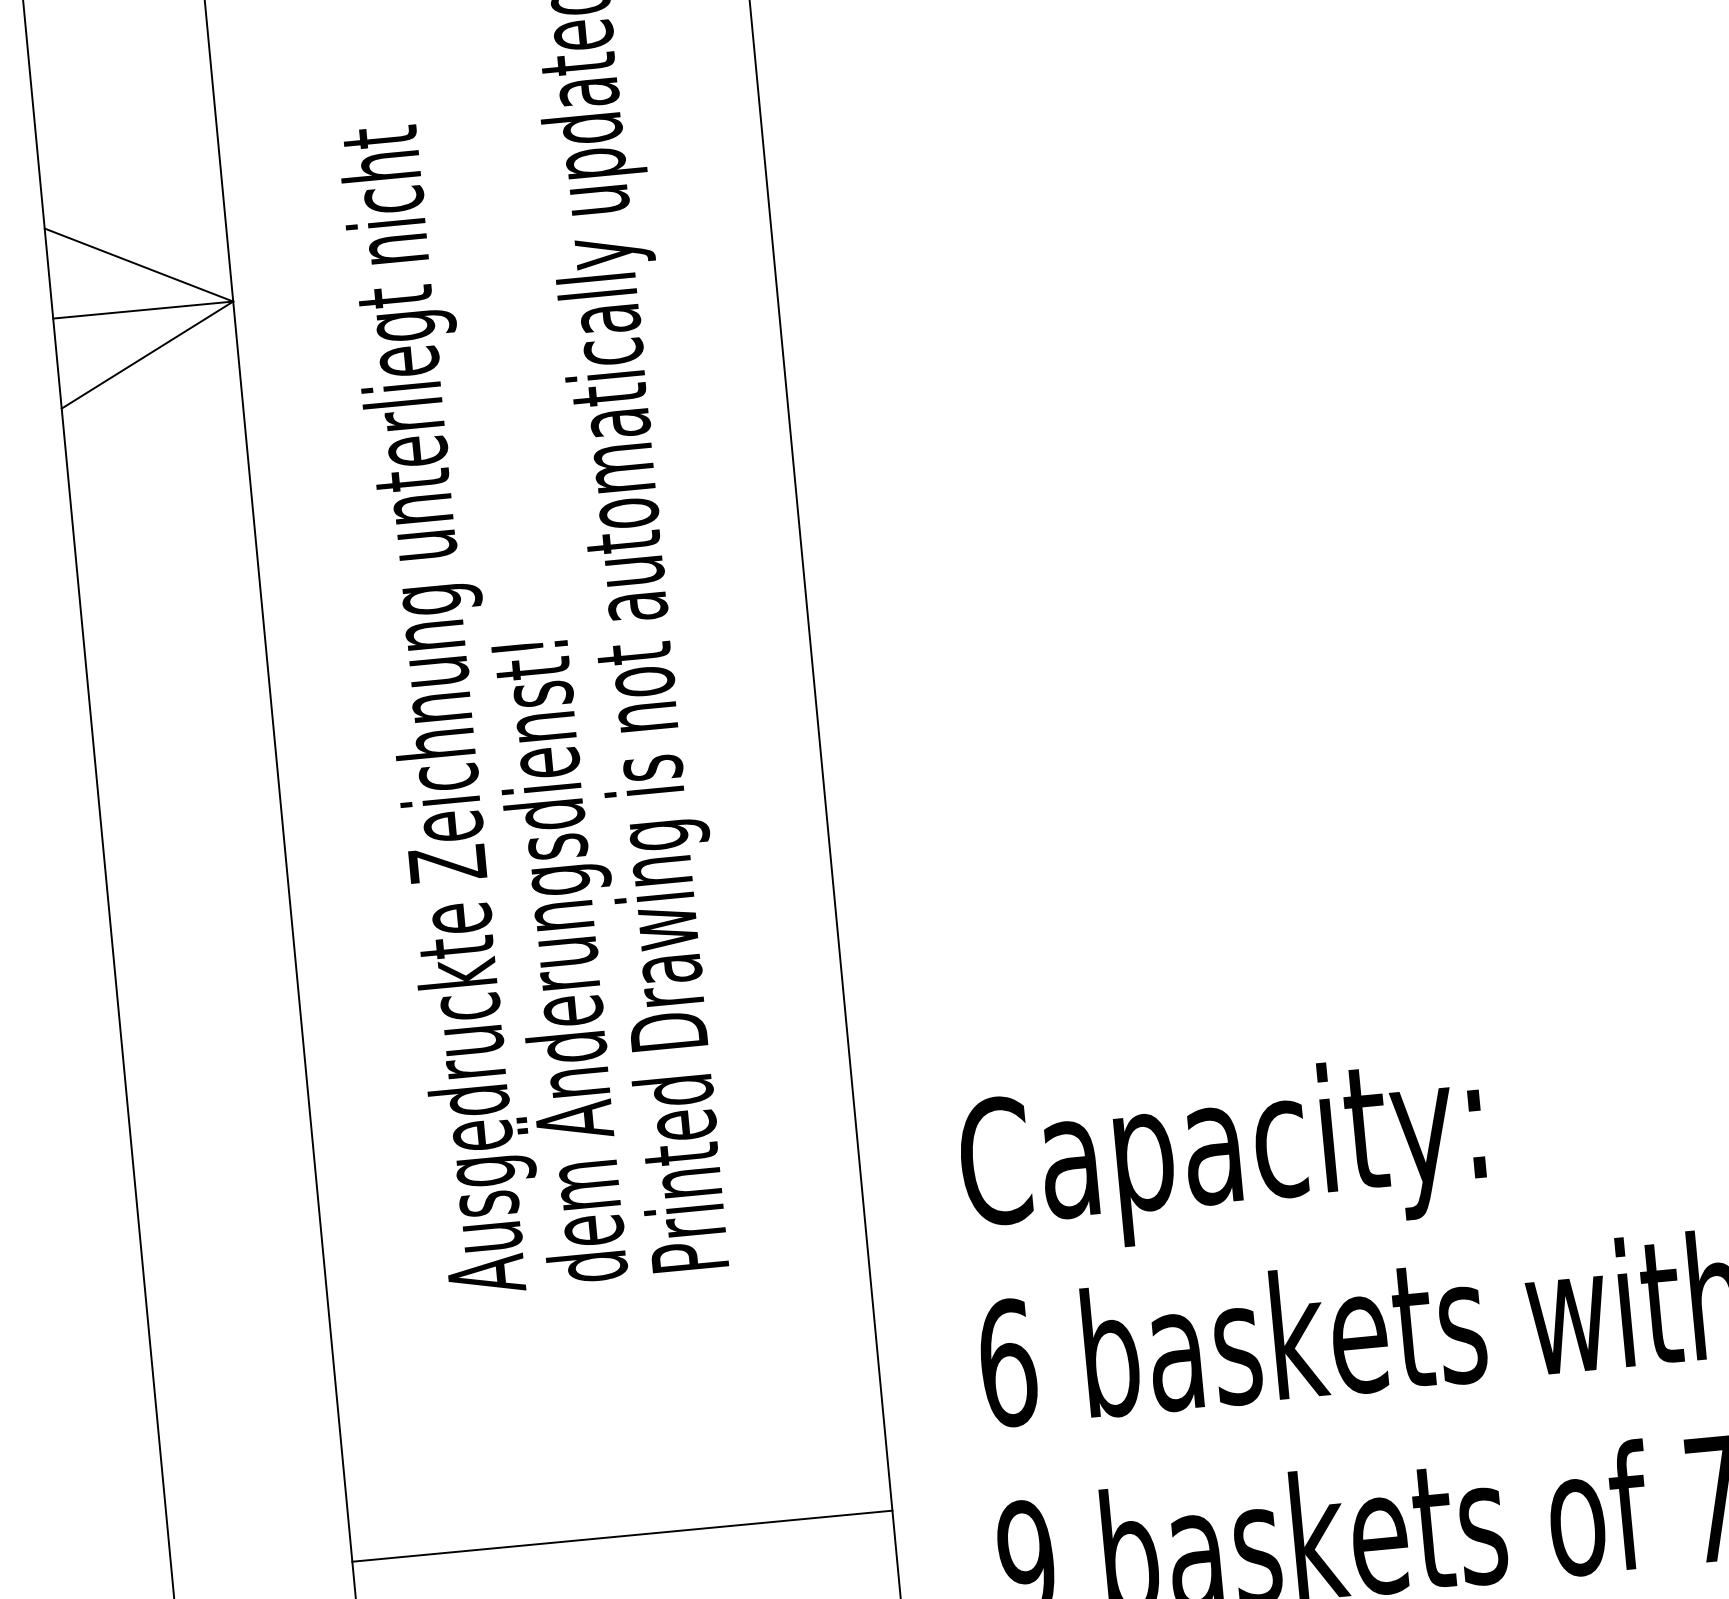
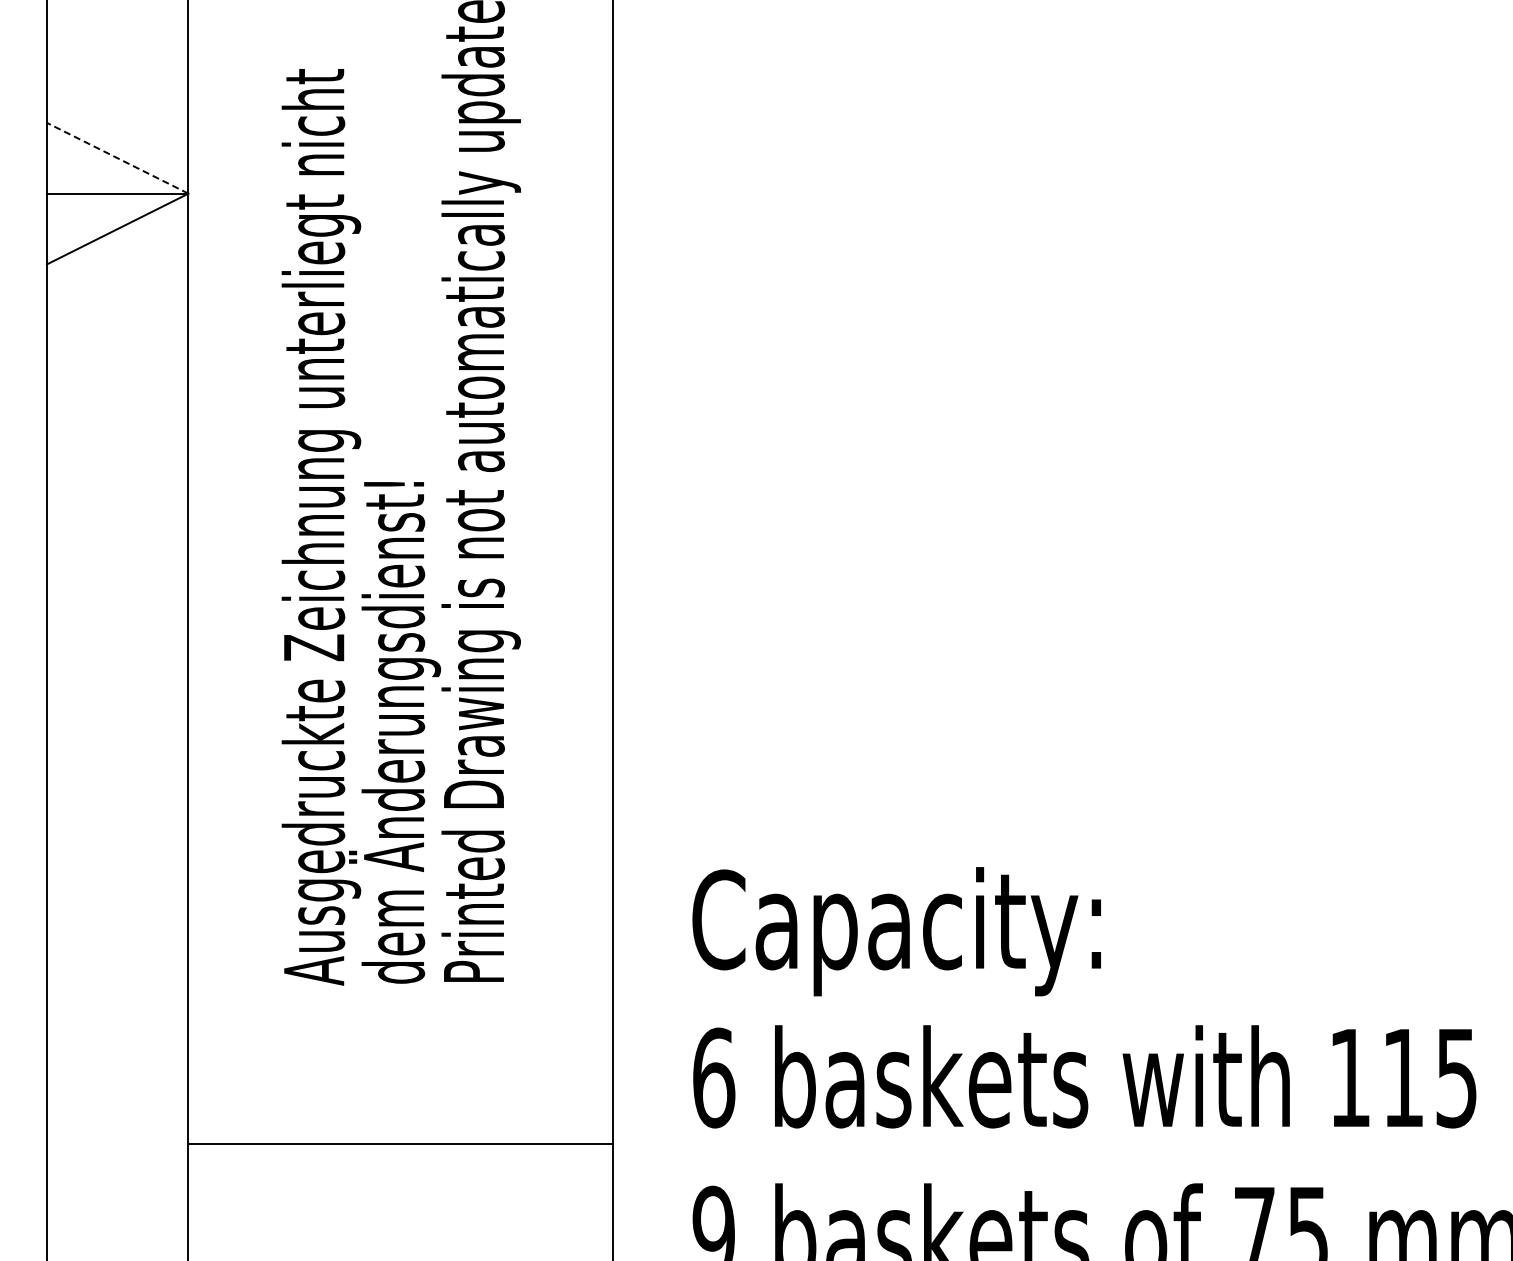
line: (138, 265) -> (117, 158), solid -> dashed
line: (621, 1536) -> (400, 1144), moved

